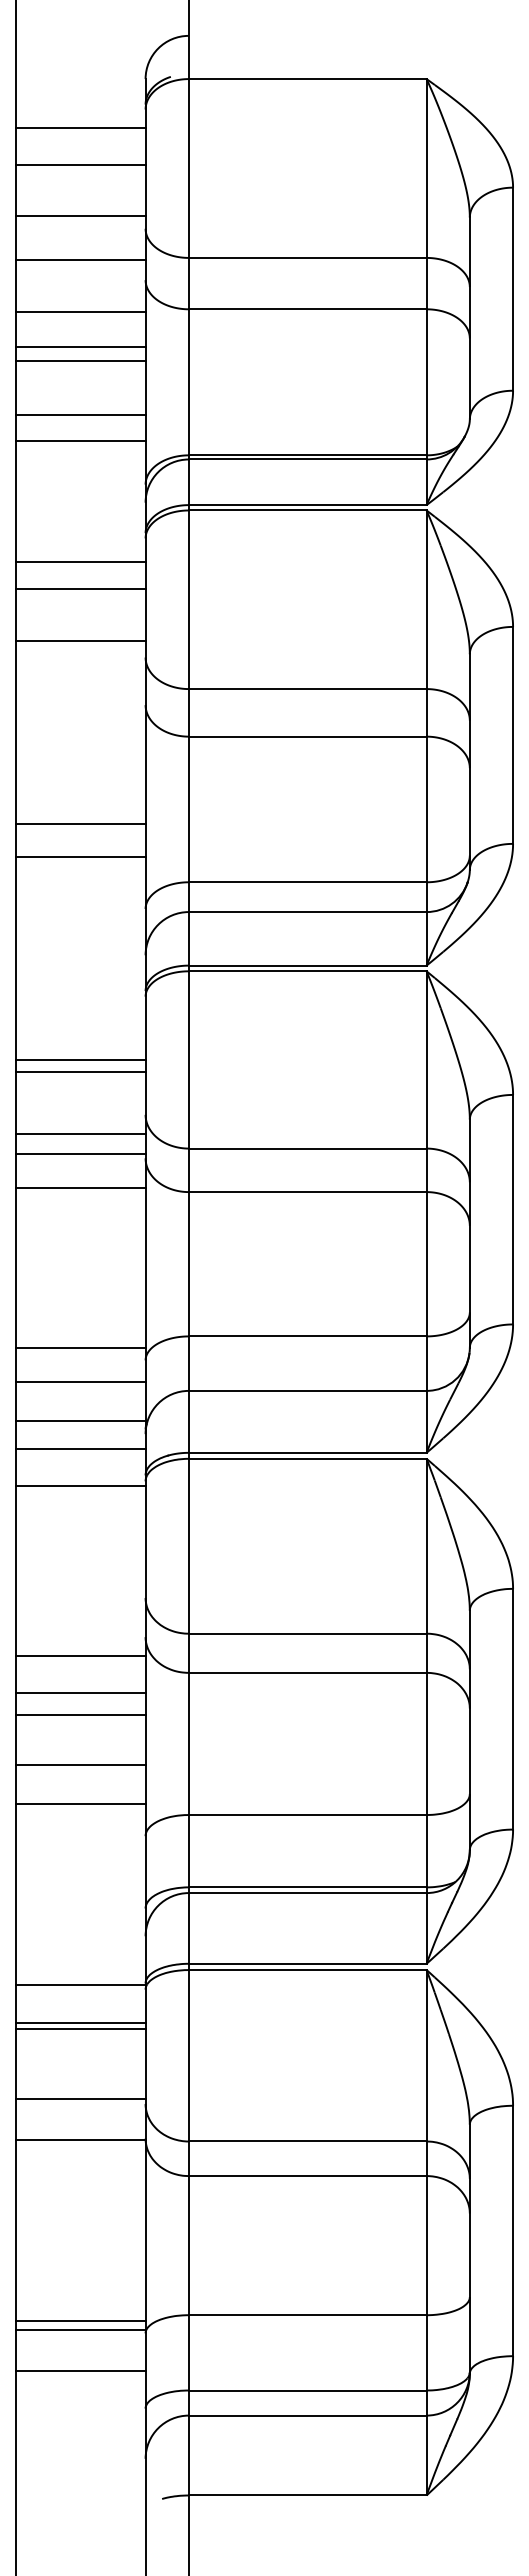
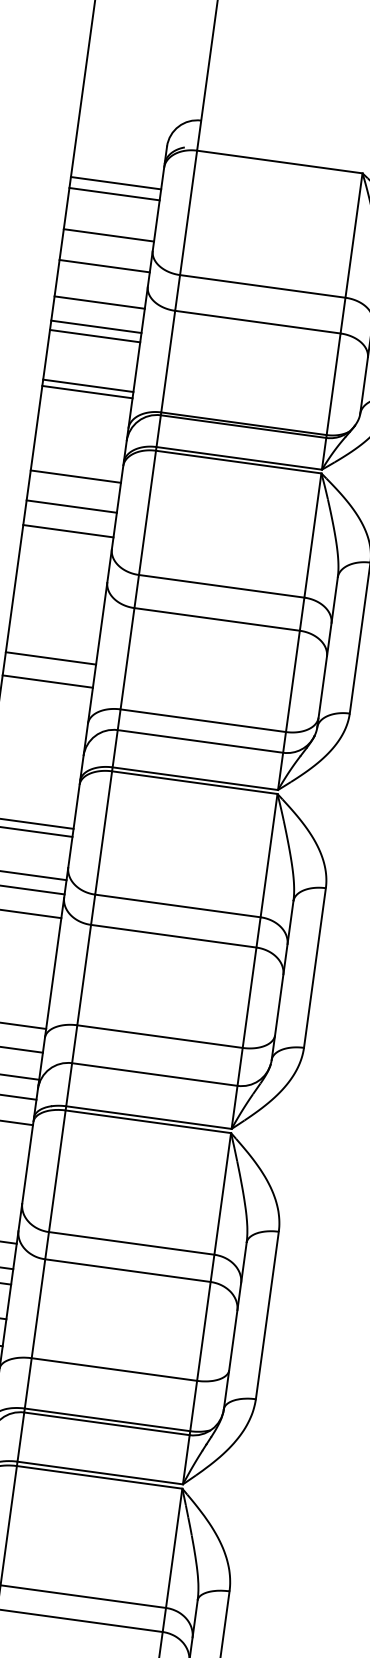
line: (80, 128) -> (114, 194), moved
line: (80, 164) -> (115, 183), moved
line: (80, 414) -> (88, 385), moved
line: (80, 588) -> (71, 506), moved

